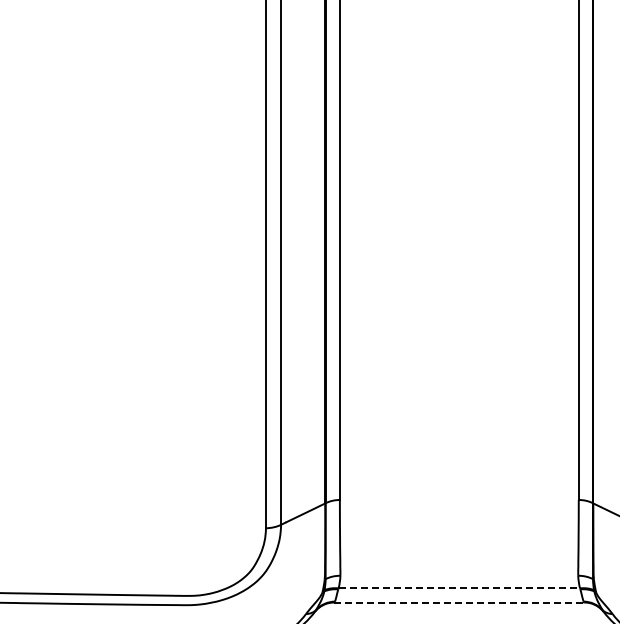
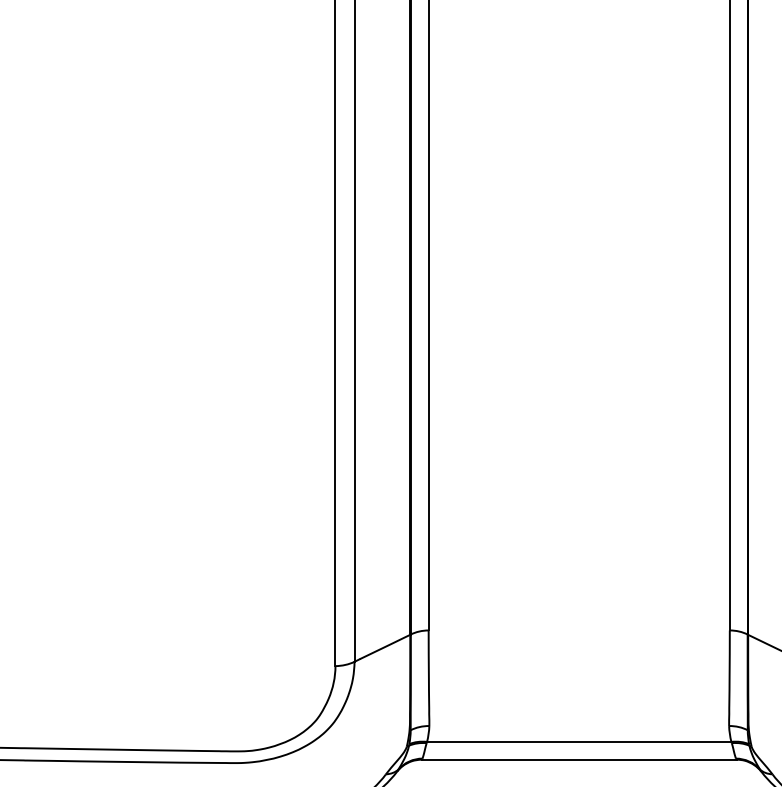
line: (459, 588) -> (579, 742), dashed -> solid
line: (459, 602) -> (579, 759), dashed -> solid

